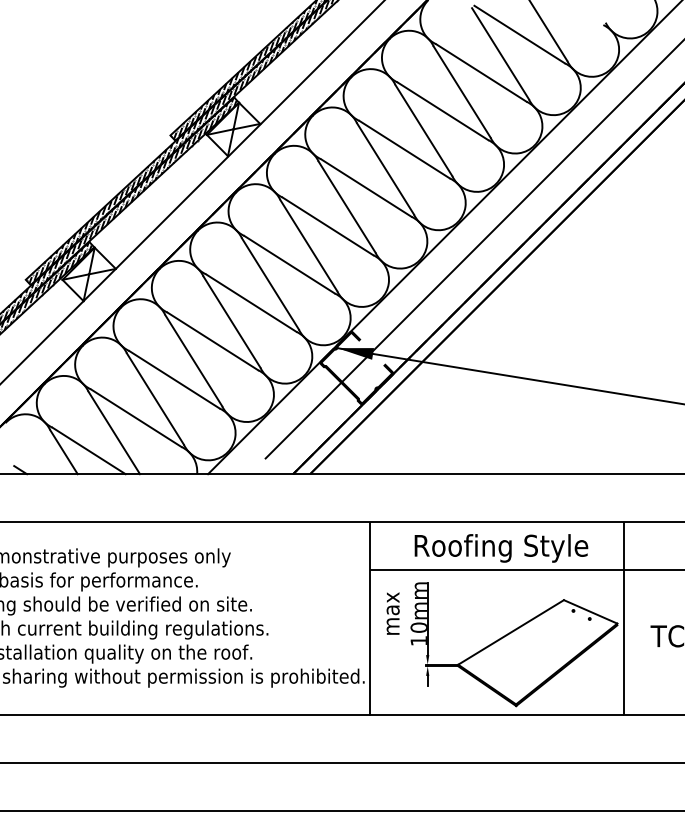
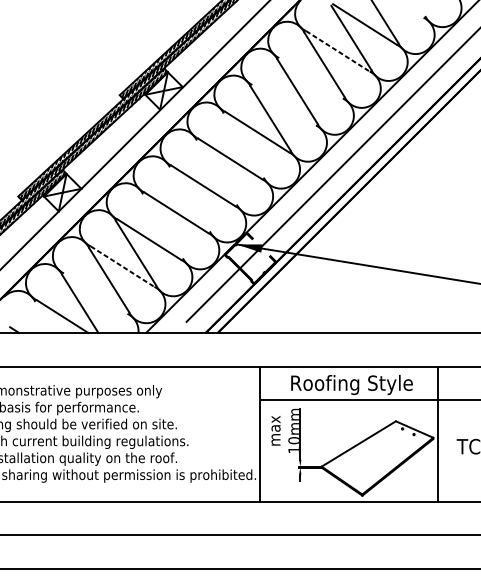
line: (481, 72) -> (338, 51), solid -> dashed
line: (442, 111) -> (310, 78), removed
line: (404, 149) -> (284, 105), removed
line: (346, 206) -> (243, 145), removed
line: (308, 245) -> (216, 172), removed
line: (269, 283) -> (189, 199), removed
line: (231, 321) -> (162, 225), removed
line: (174, 379) -> (122, 266), solid -> dashed
line: (135, 417) -> (95, 293), removed
line: (63, 452) -> (44, 317), removed

